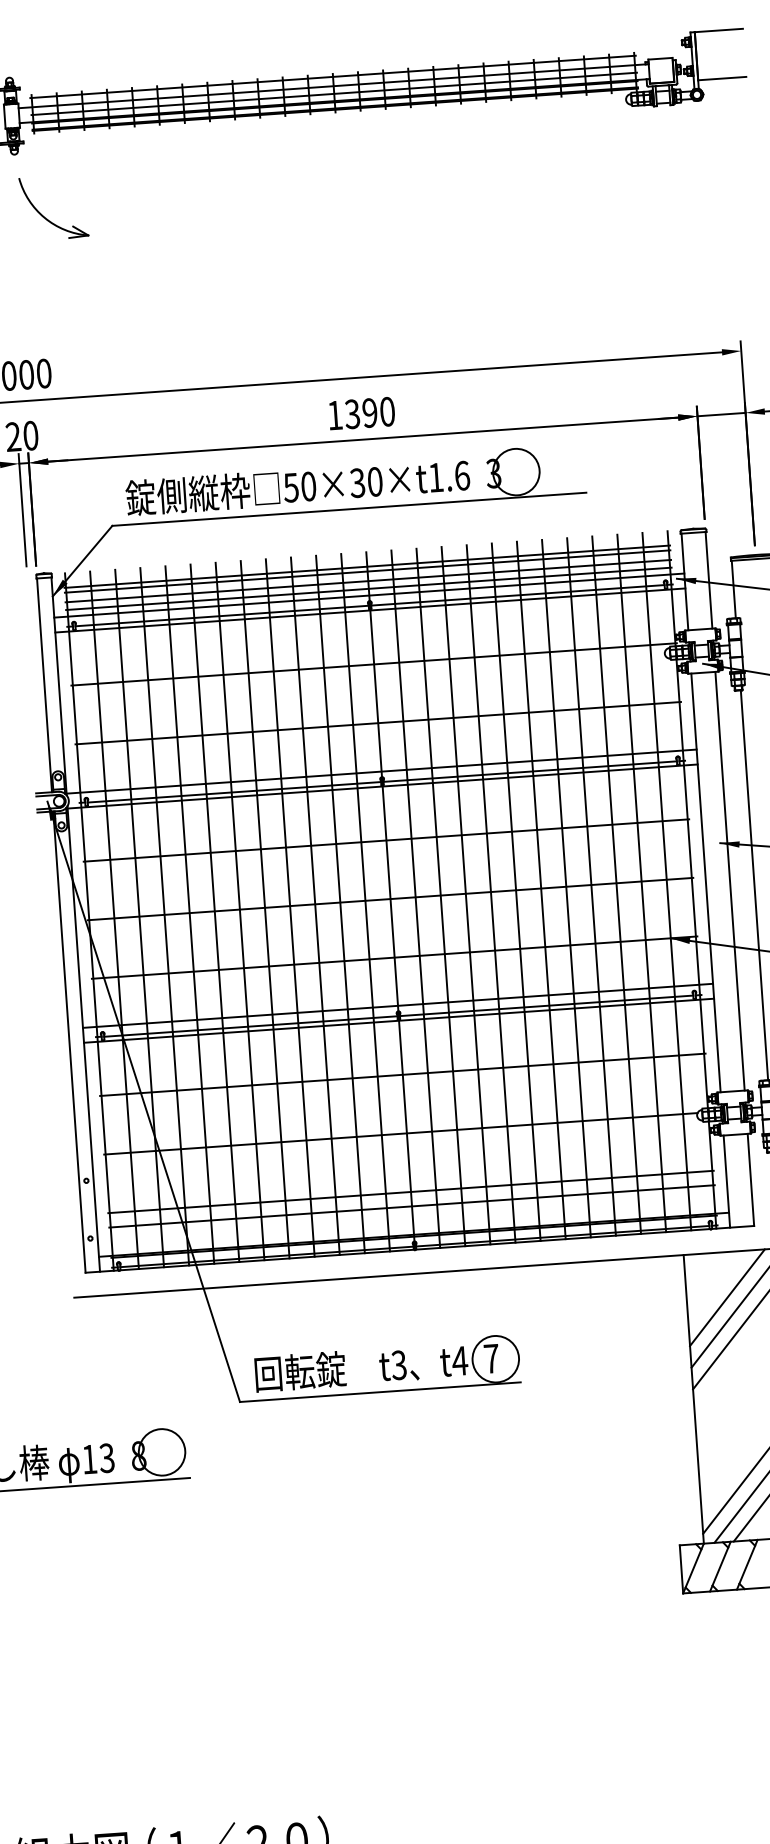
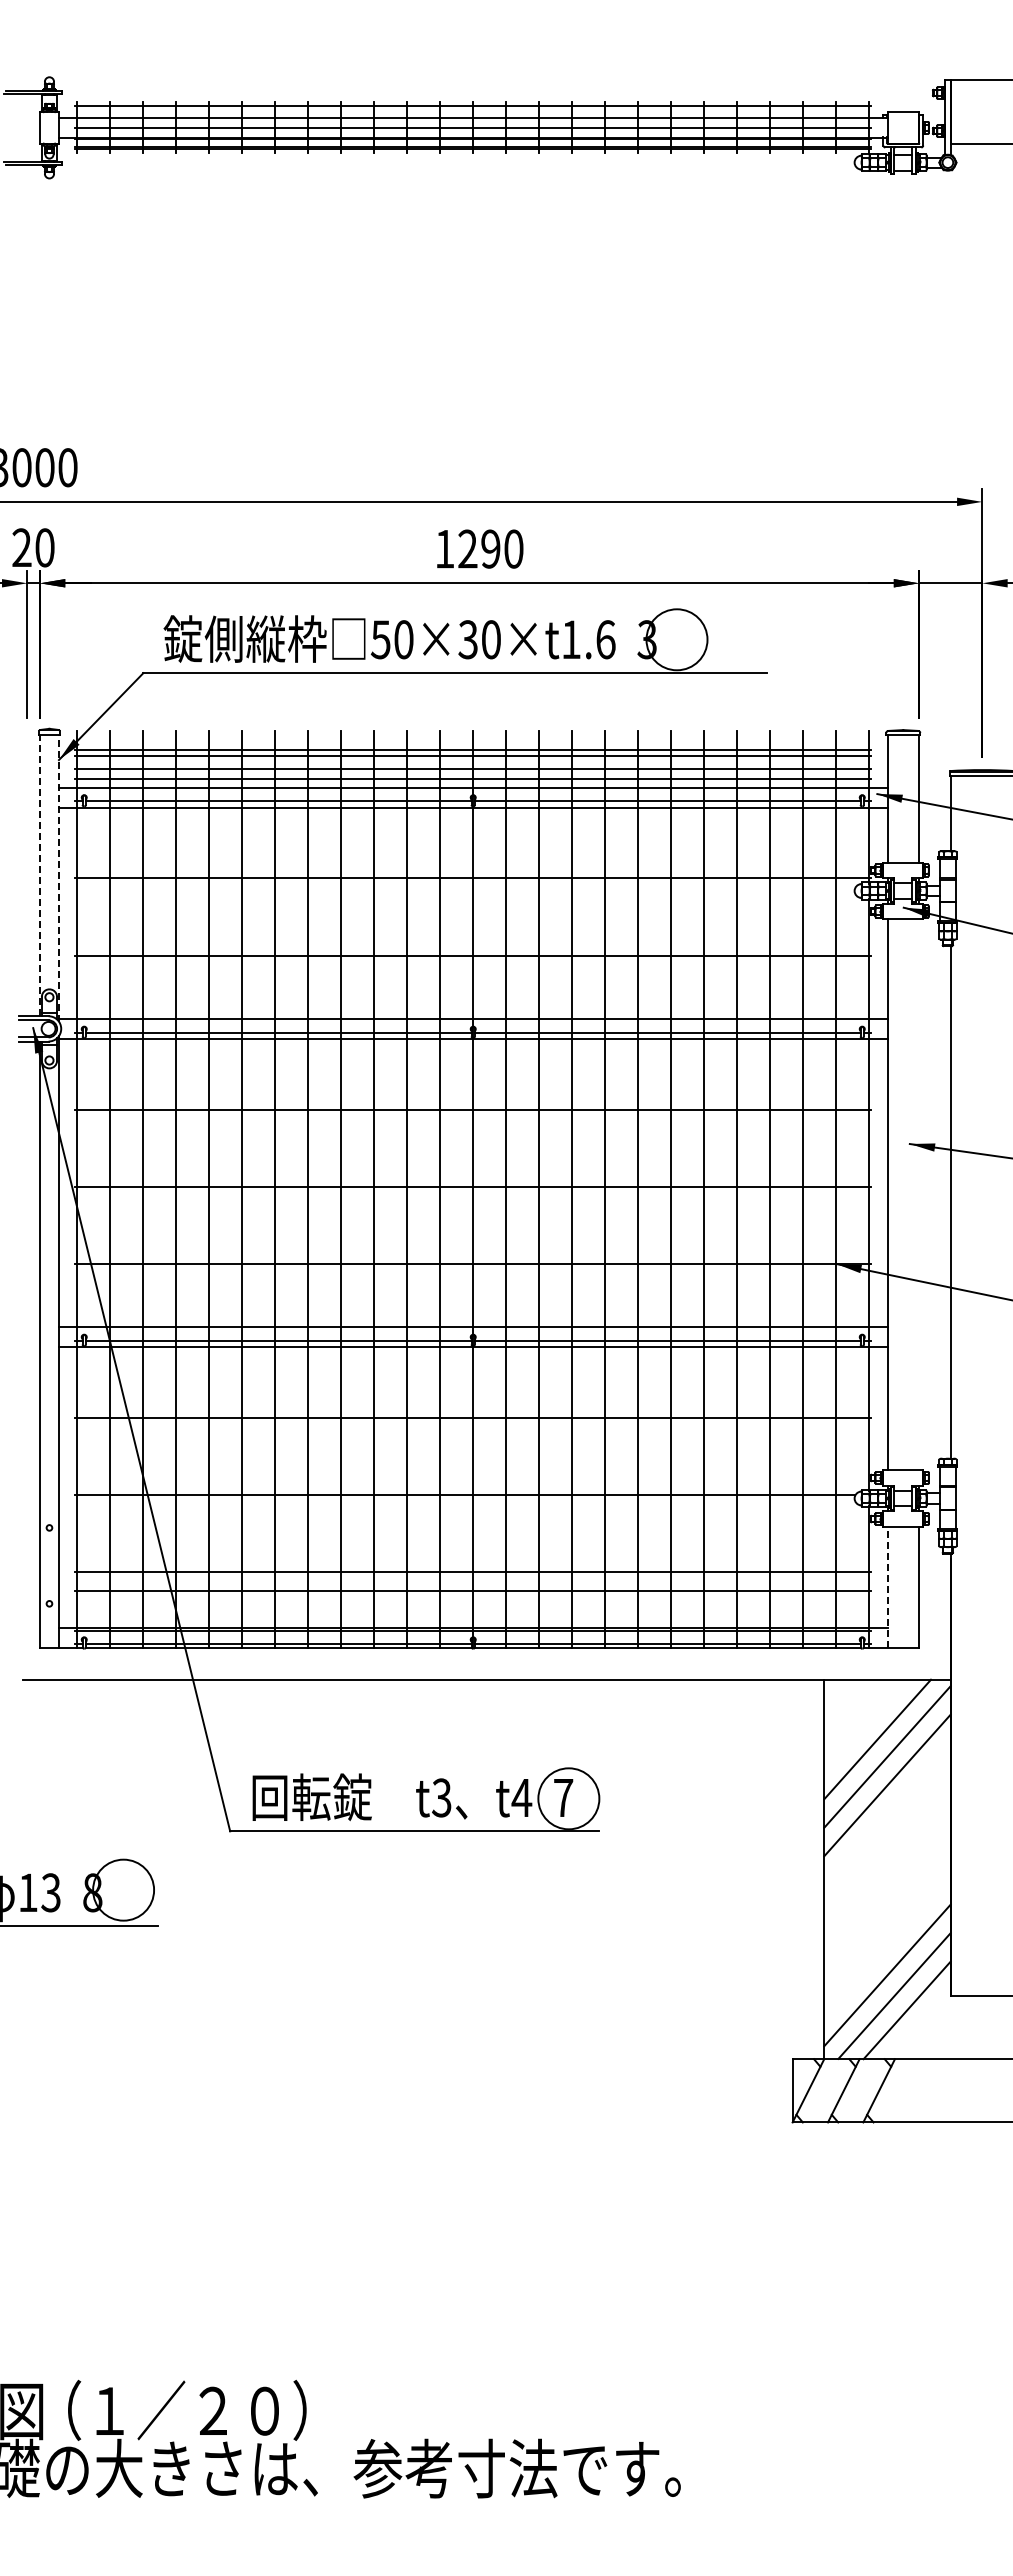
part: (45, 217) -> (84, 263), removed
text: (352, 414) -> (467, 549), 1390 -> 1290
line: (44, 685) -> (39, 875), solid -> dashed
line: (58, 685) -> (58, 877), solid -> dashed
line: (730, 881) -> (919, 1194), removed
line: (726, 1181) -> (887, 1587), solid -> dashed

